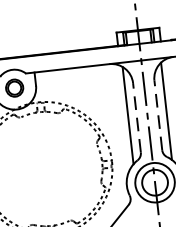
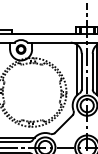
line: (157, 115) -> (92, 71), dashed -> solid
line: (136, 117) -> (81, 71), dashed -> solid

